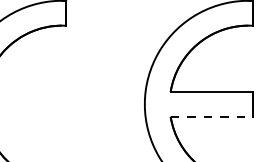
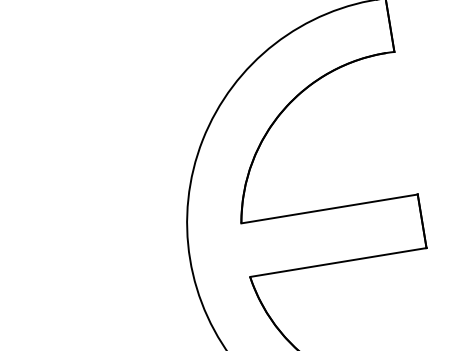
line: (211, 116) -> (338, 261), dashed -> solid

